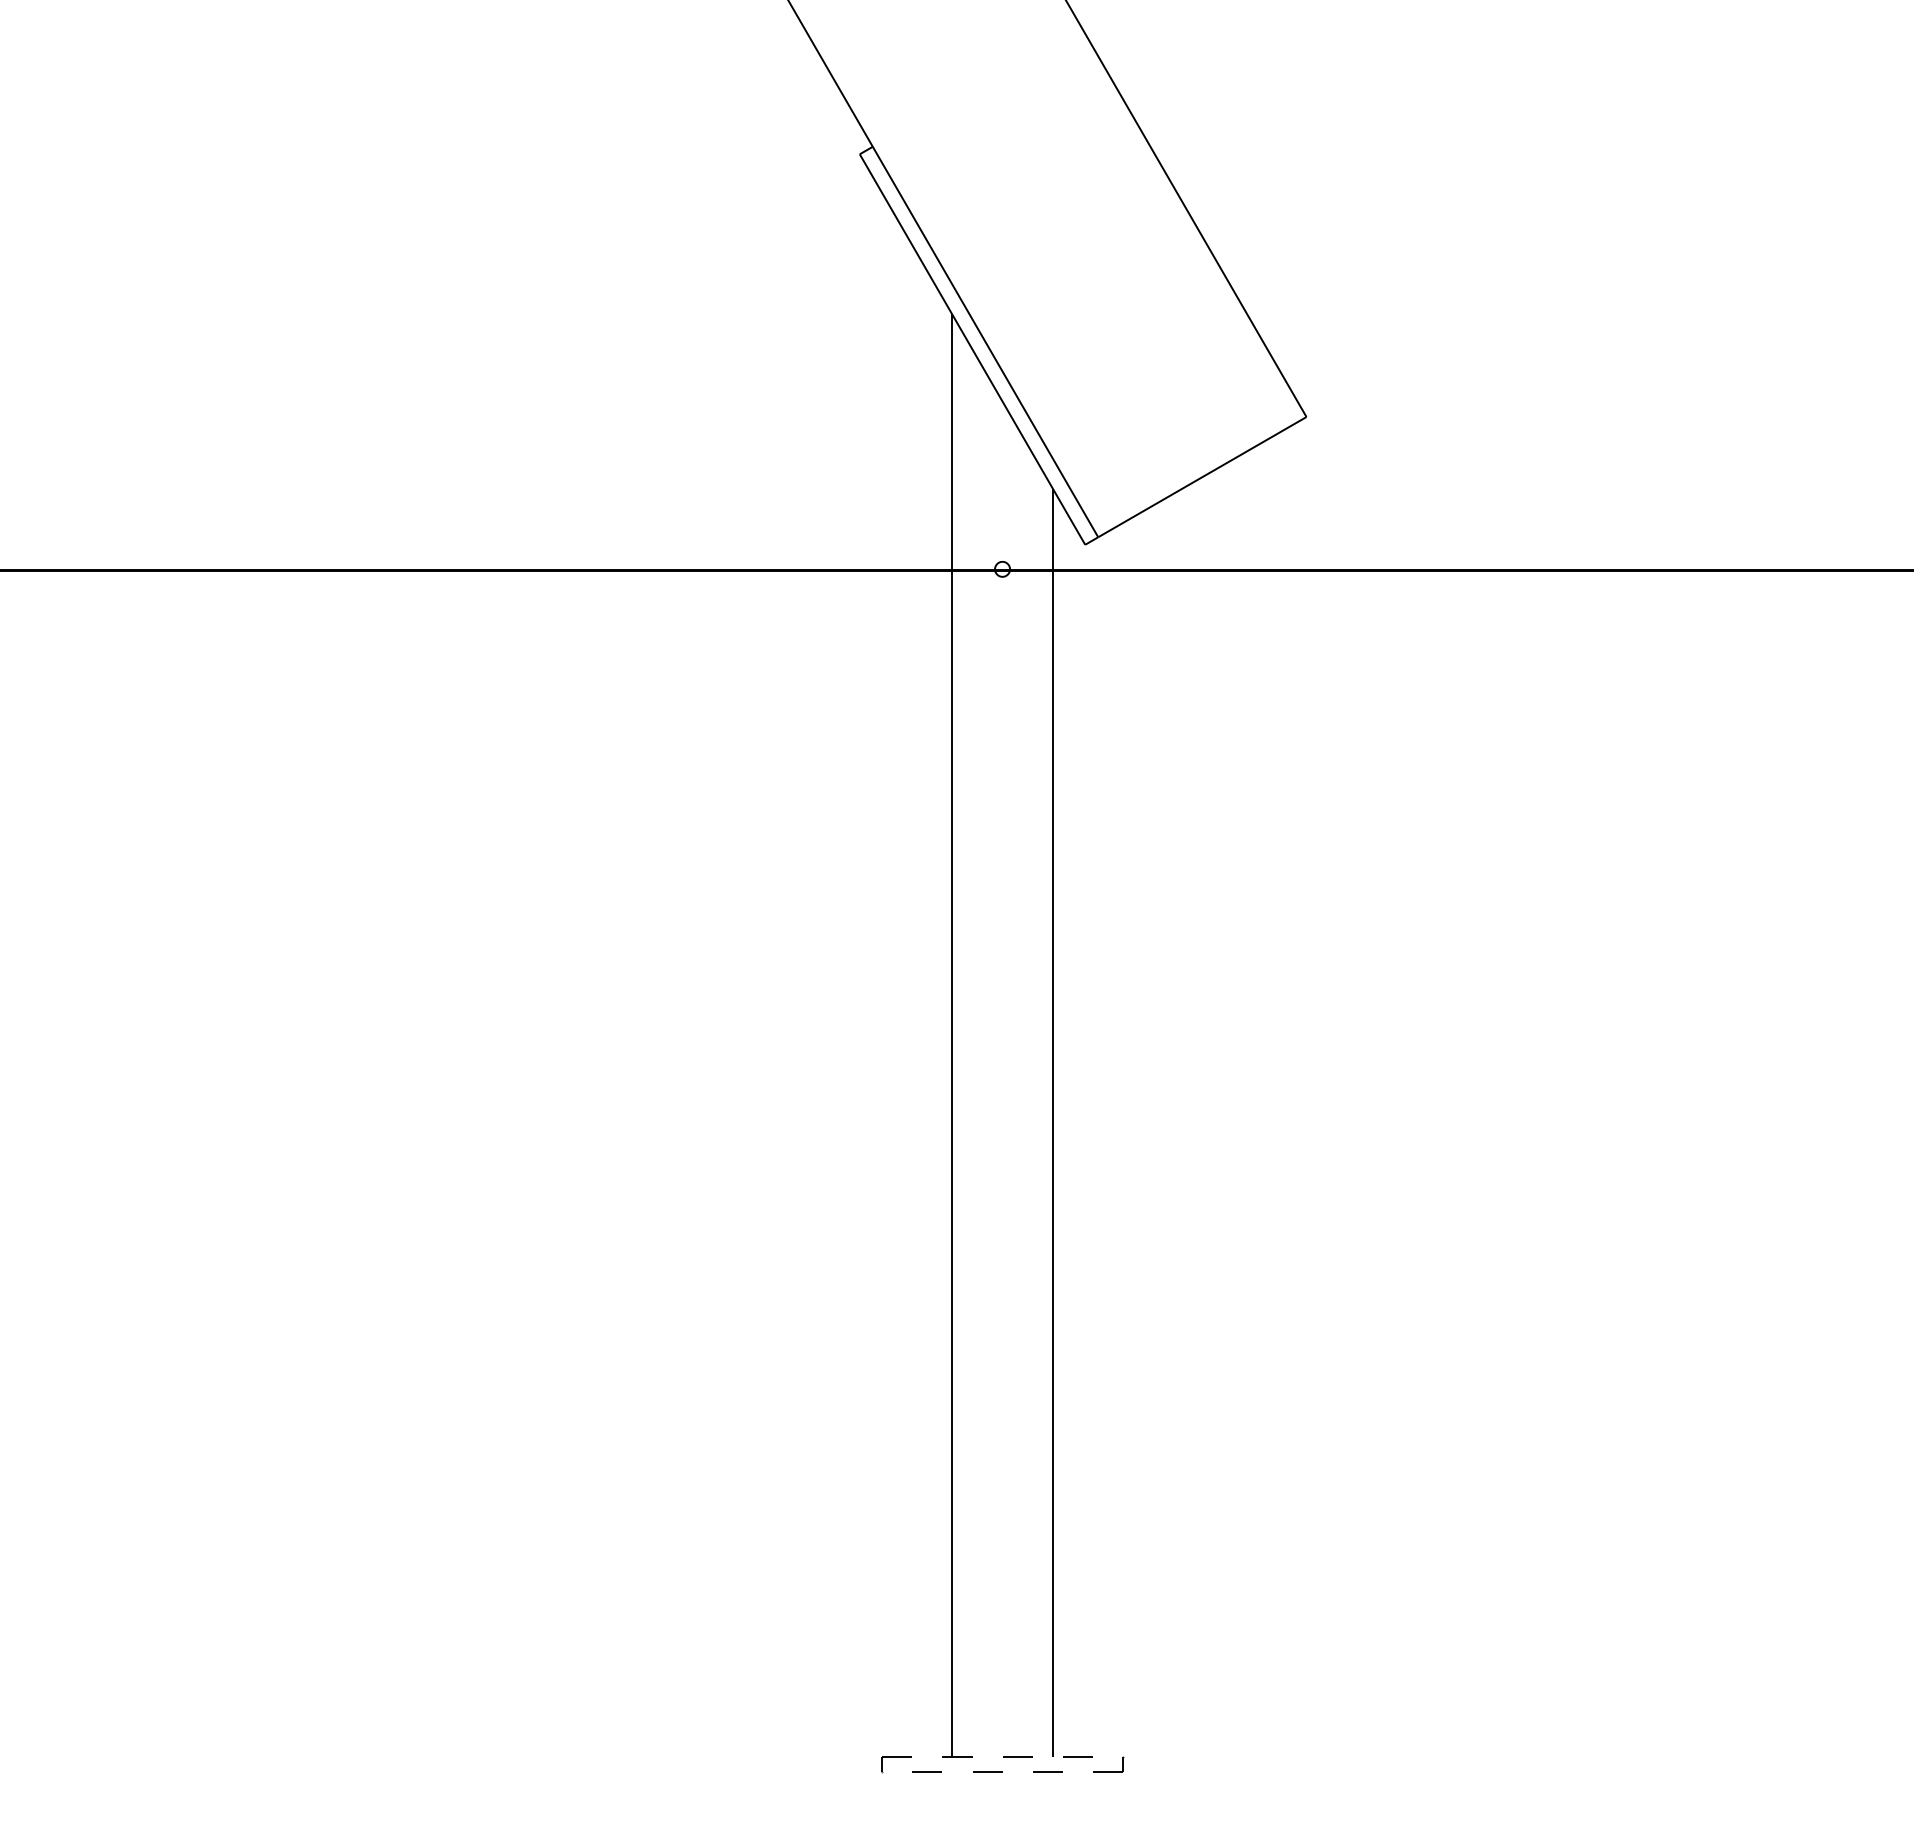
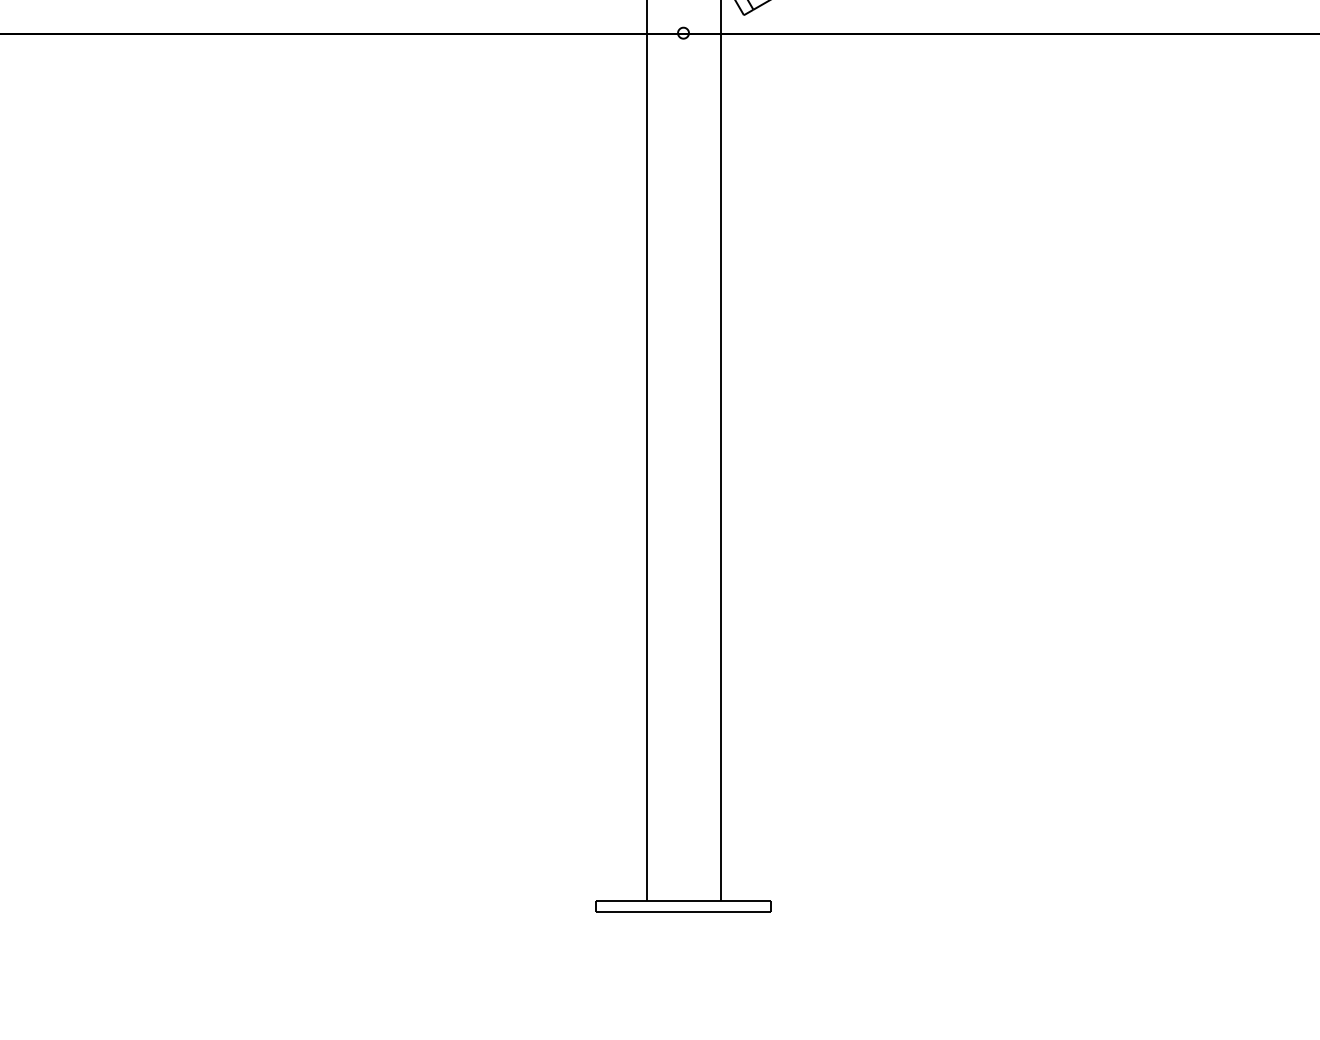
line: (1003, 1756) -> (684, 900), dashed -> solid
line: (1002, 1771) -> (683, 911), dashed -> solid

